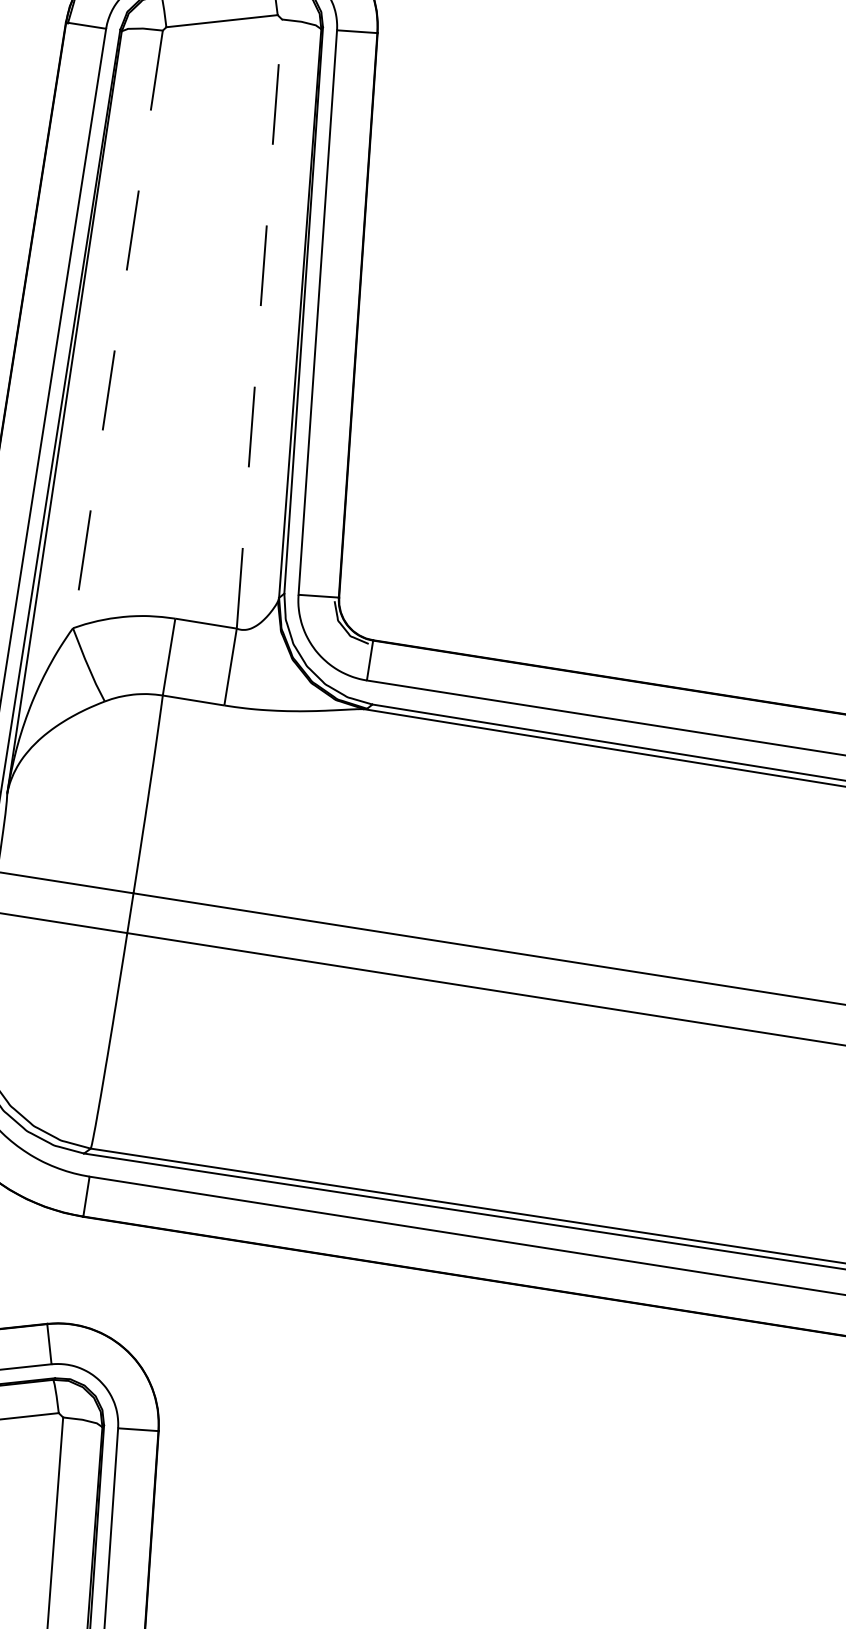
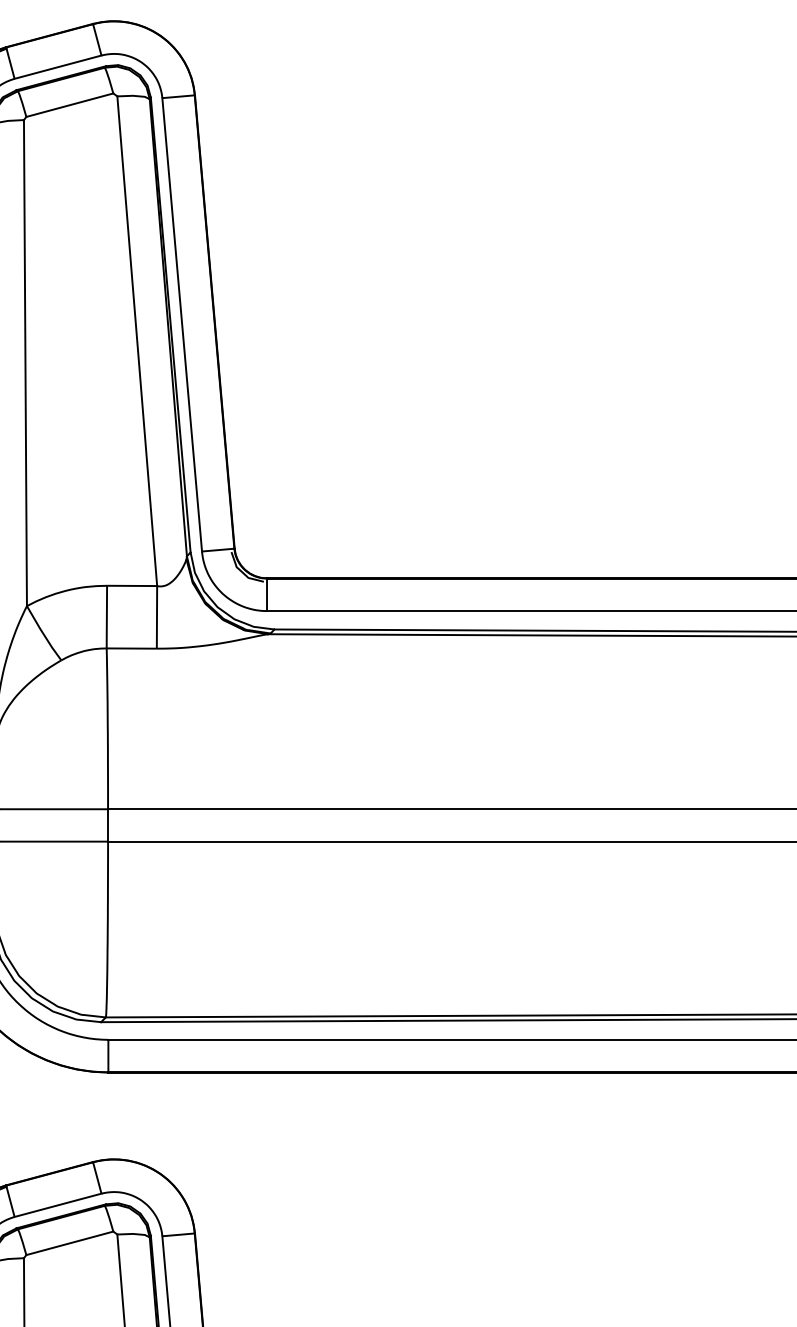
line: (259, 324) -> (137, 341), dashed -> solid
line: (117, 329) -> (25, 363), dashed -> solid

